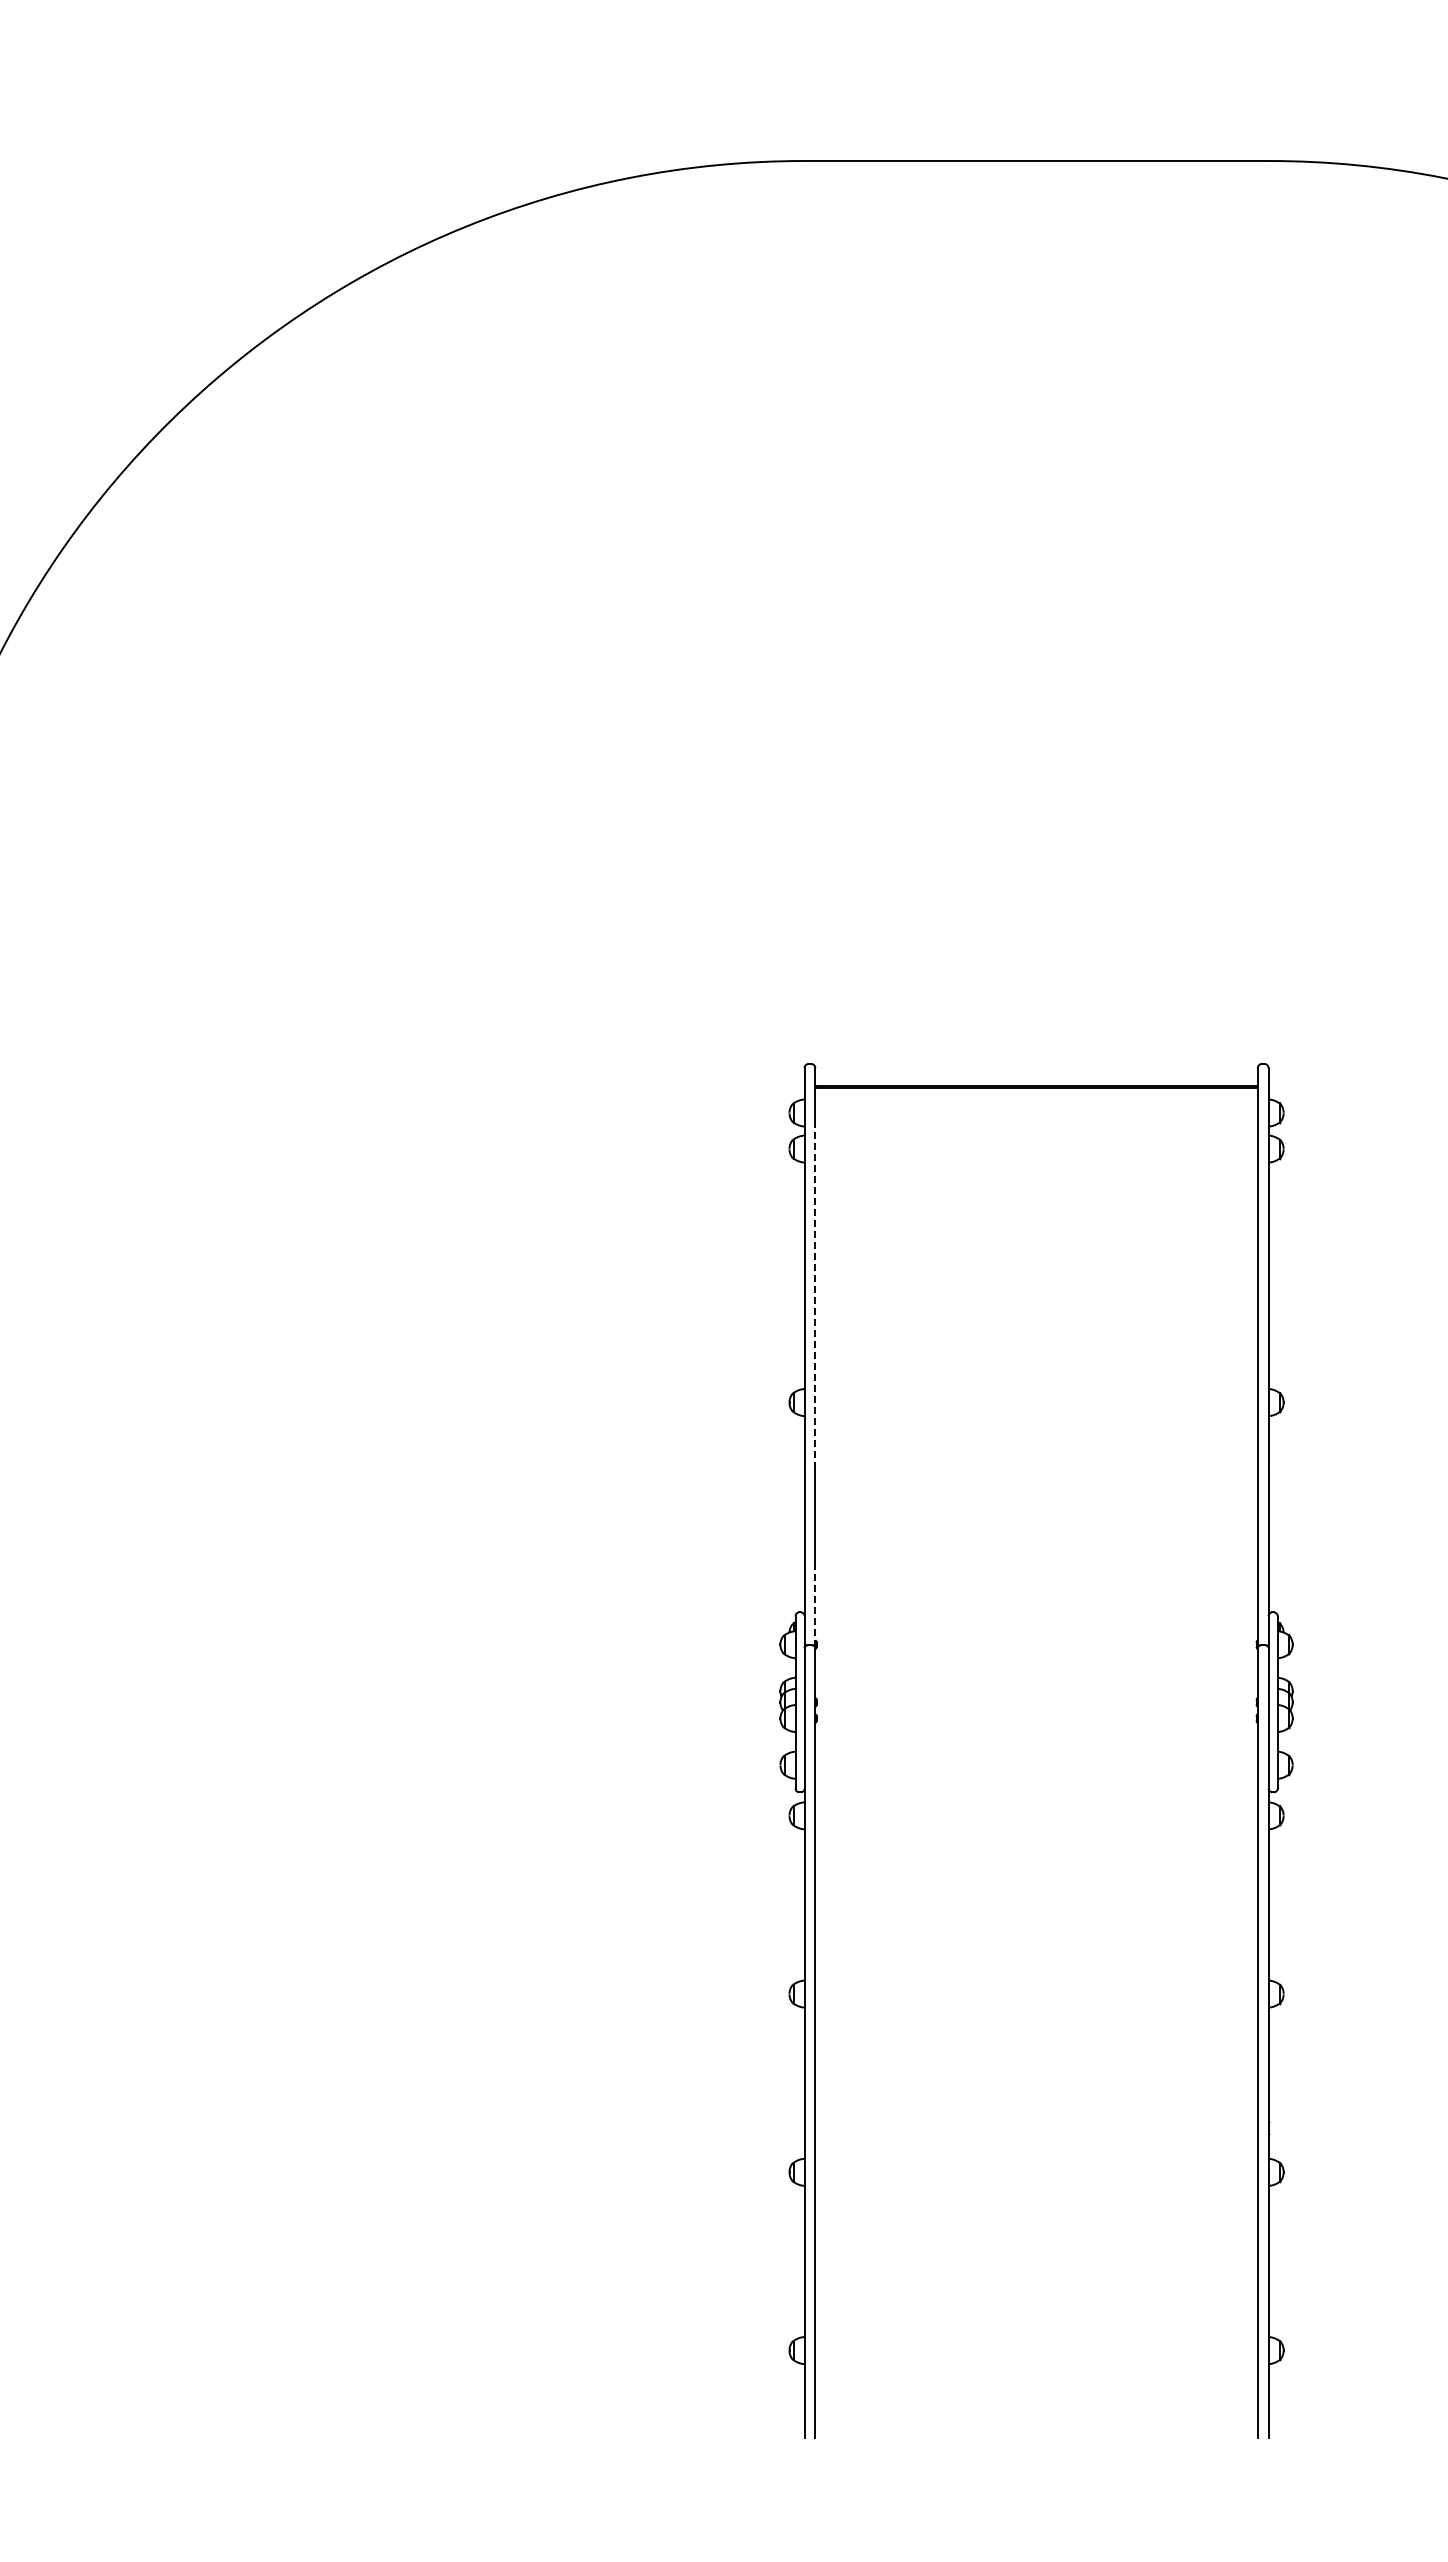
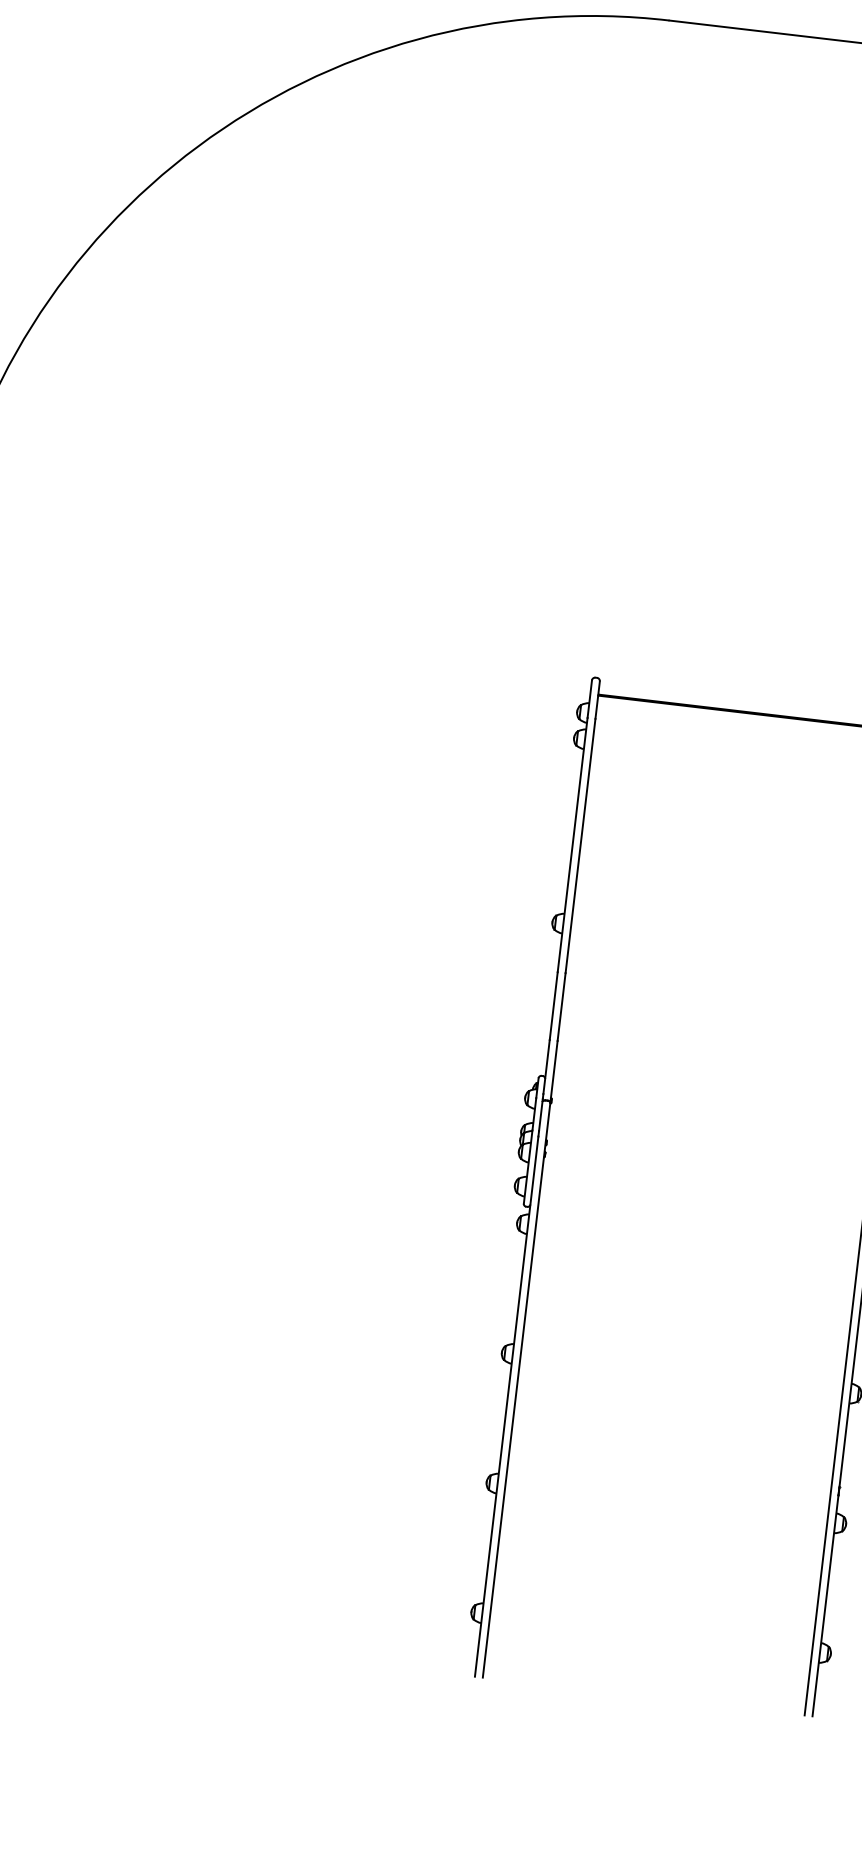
line: (815, 1294) -> (580, 846), dashed -> solid
line: (815, 1604) -> (554, 1071), dashed -> solid

